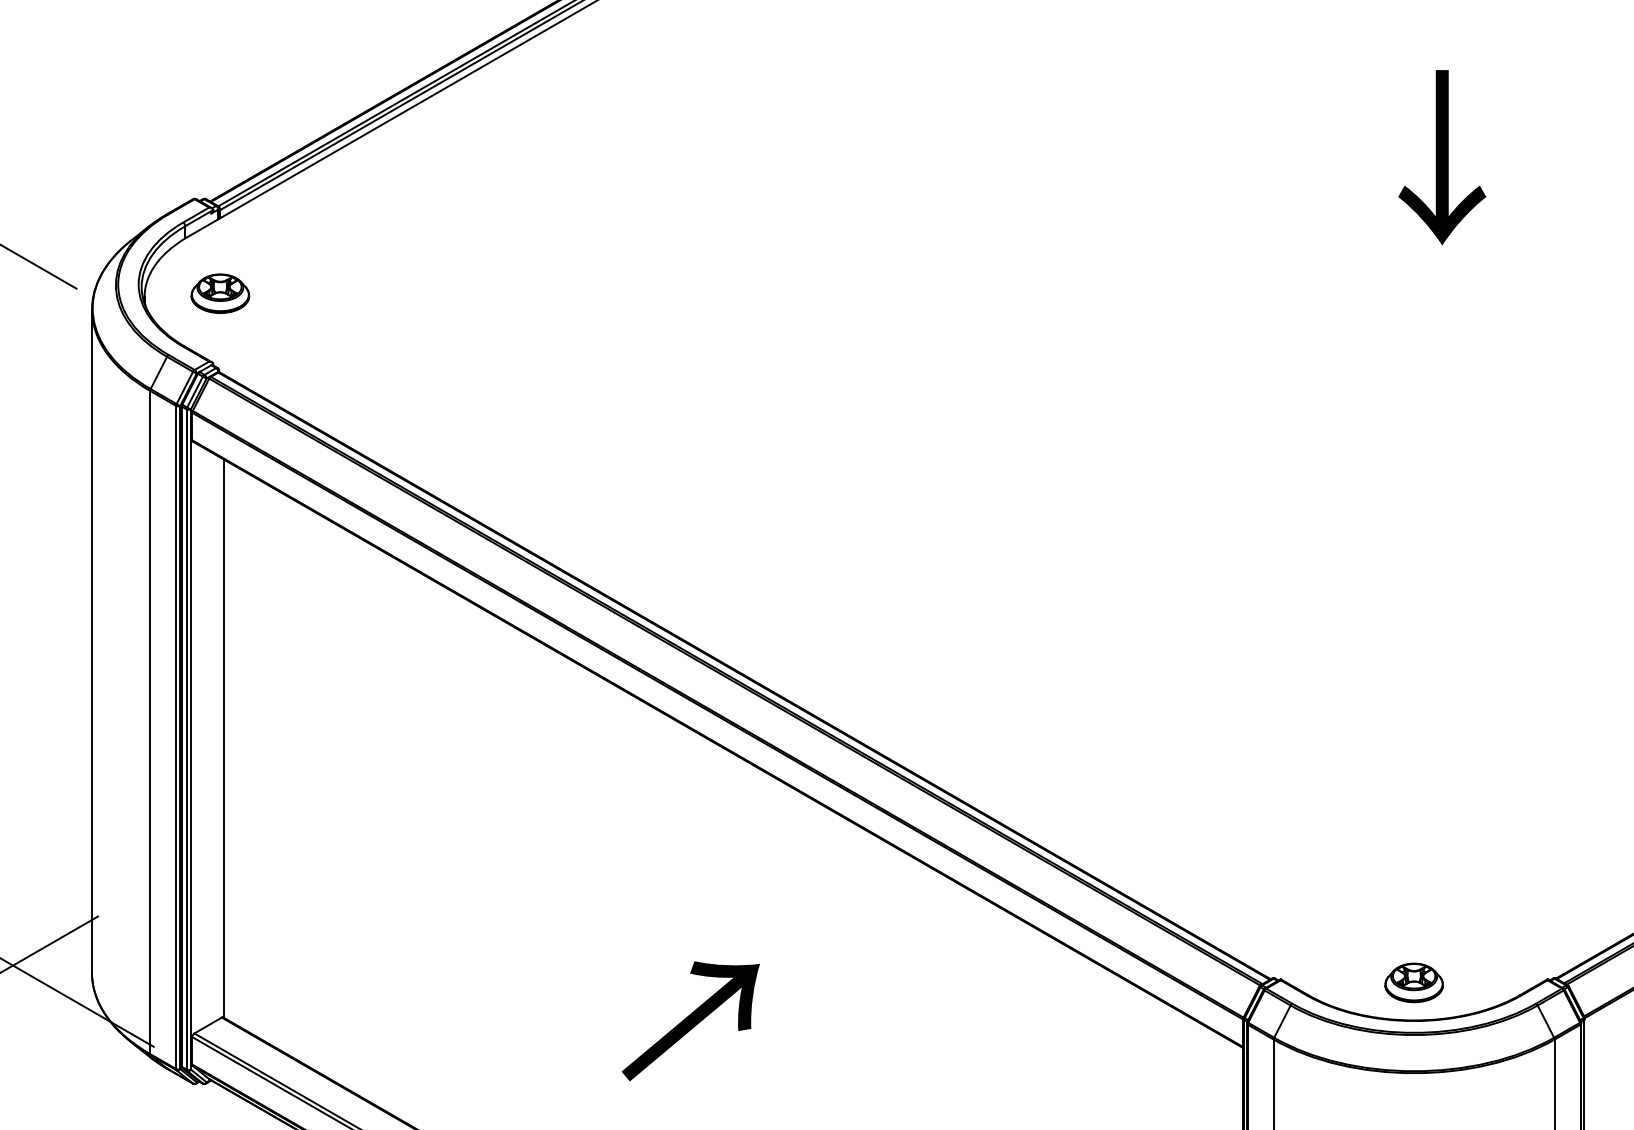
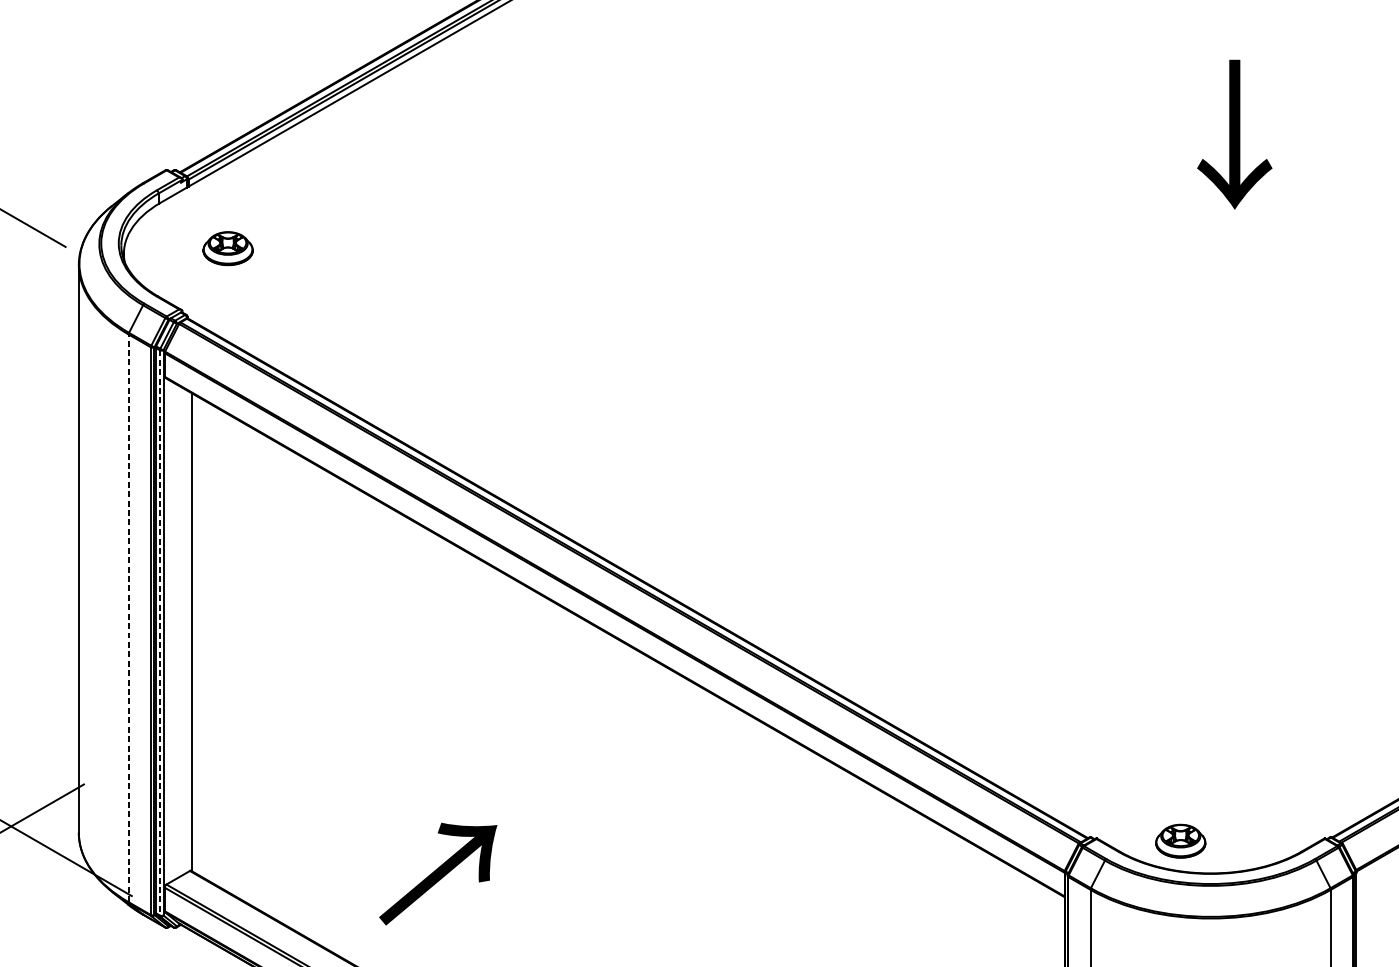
part: (220, 293) -> (228, 248), moved
line: (150, 722) -> (128, 618), solid -> dashed
line: (186, 740) -> (159, 633), solid -> dashed
part: (1413, 982) -> (1180, 840), moved
text: (690, 1021) -> (437, 874), moved

